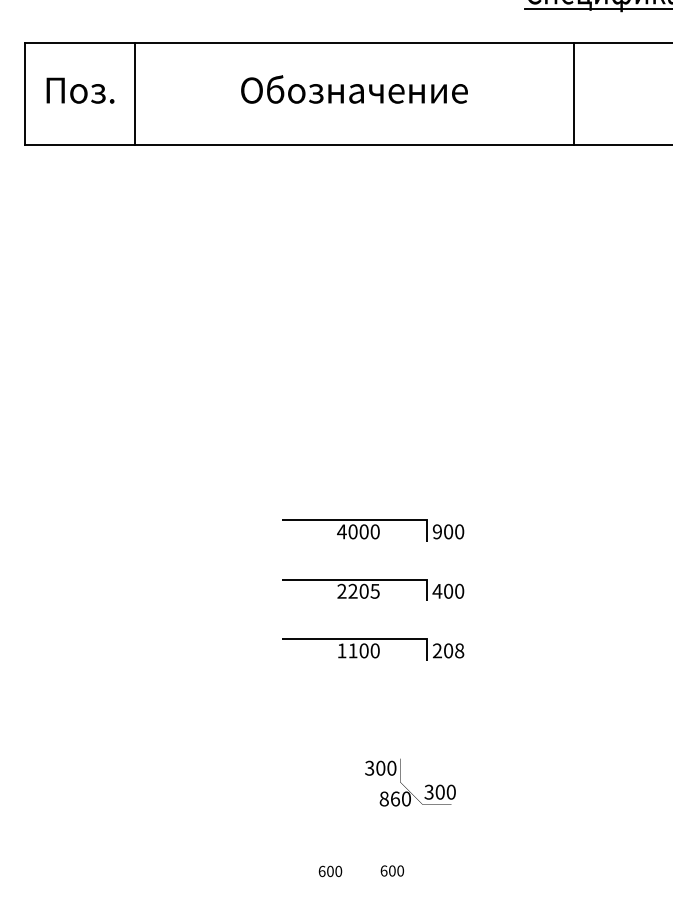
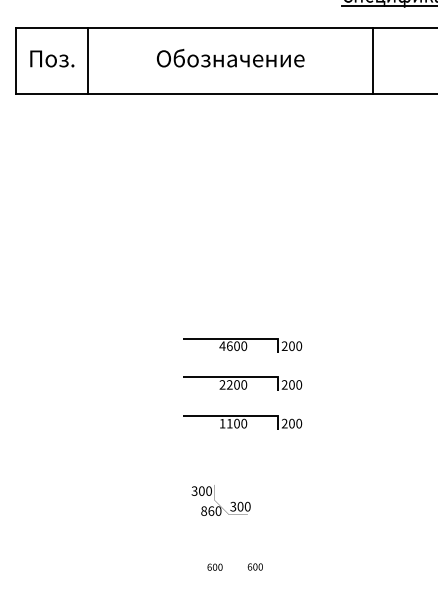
text: (352, 530) -> (229, 345), 4000 -> 4600
text: (437, 532) -> (284, 346), 900 -> 200
text: (375, 590) -> (244, 384), 2205 -> 2200
text: (437, 590) -> (284, 384), 400 -> 200
text: (460, 650) -> (299, 423), 208 -> 200
text: (409, 782) -> (220, 500), moved

